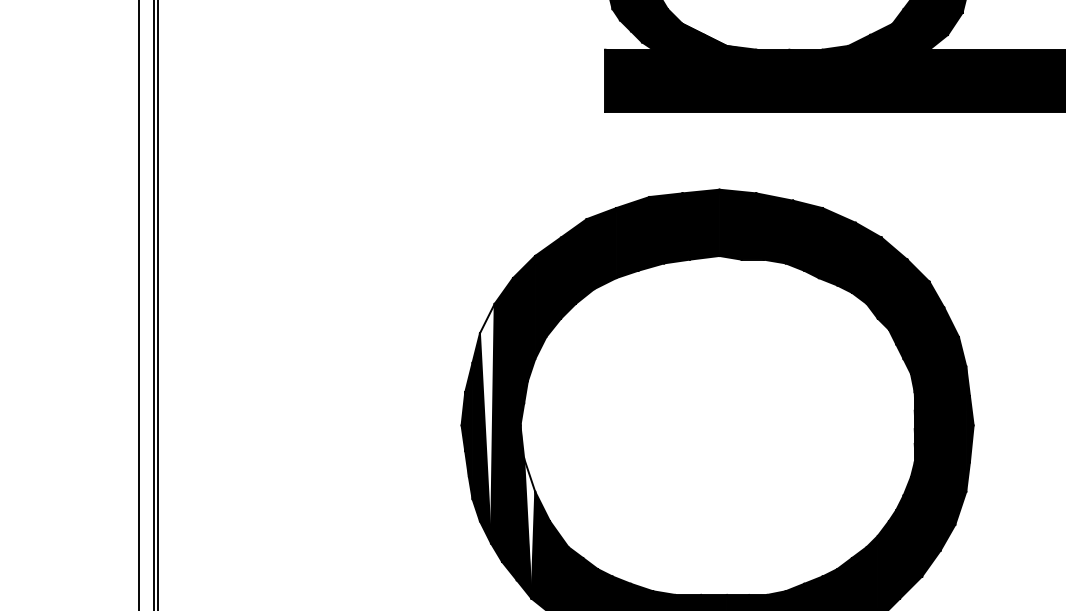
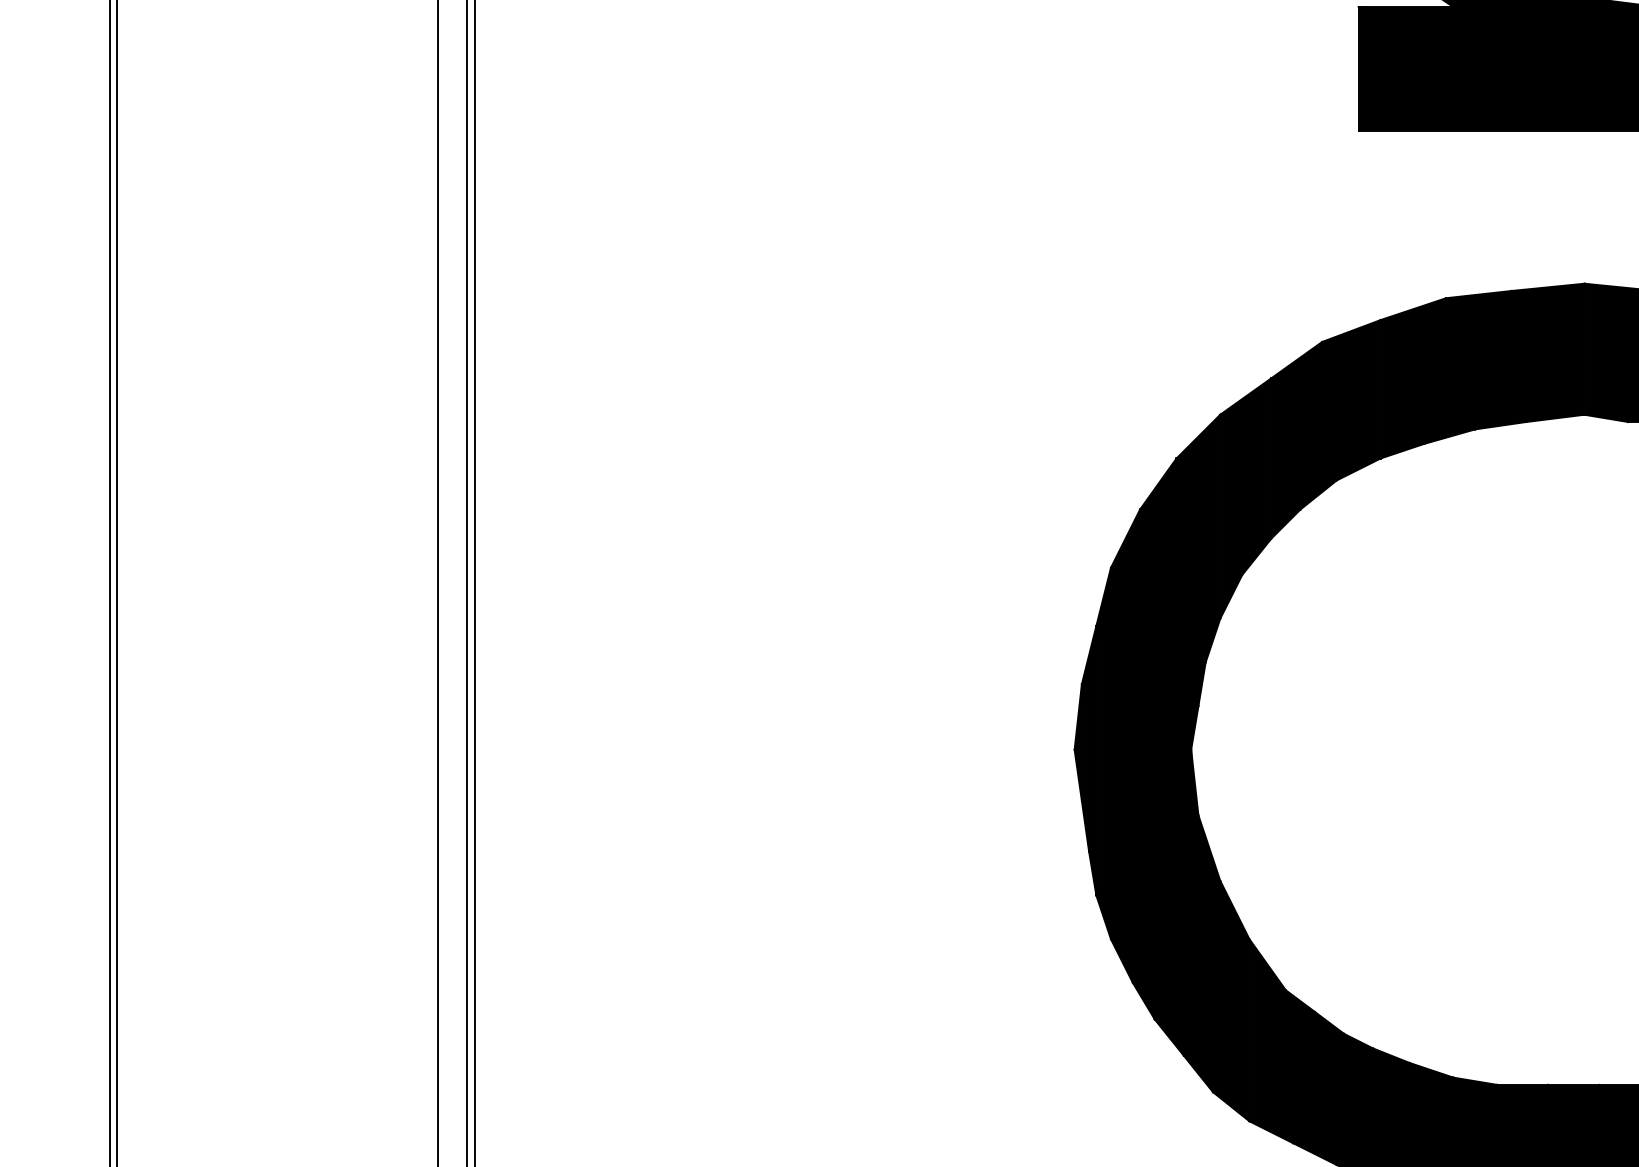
fill: (486, 423) -> (1123, 745), added
fill: (529, 528) -> (1208, 953), added

